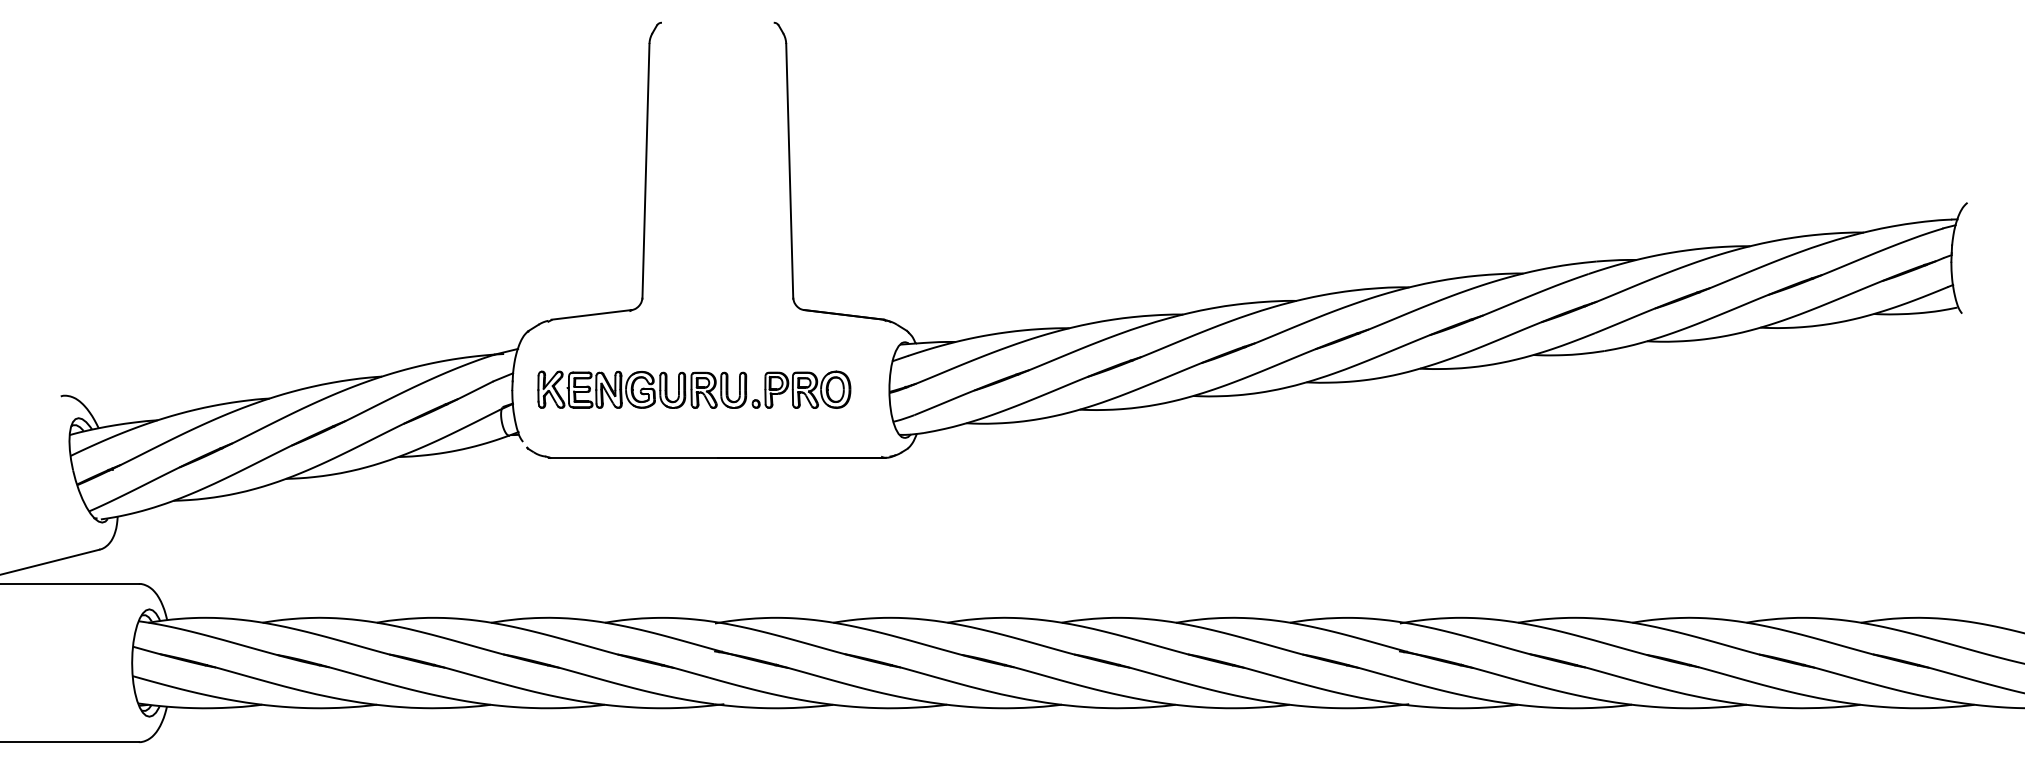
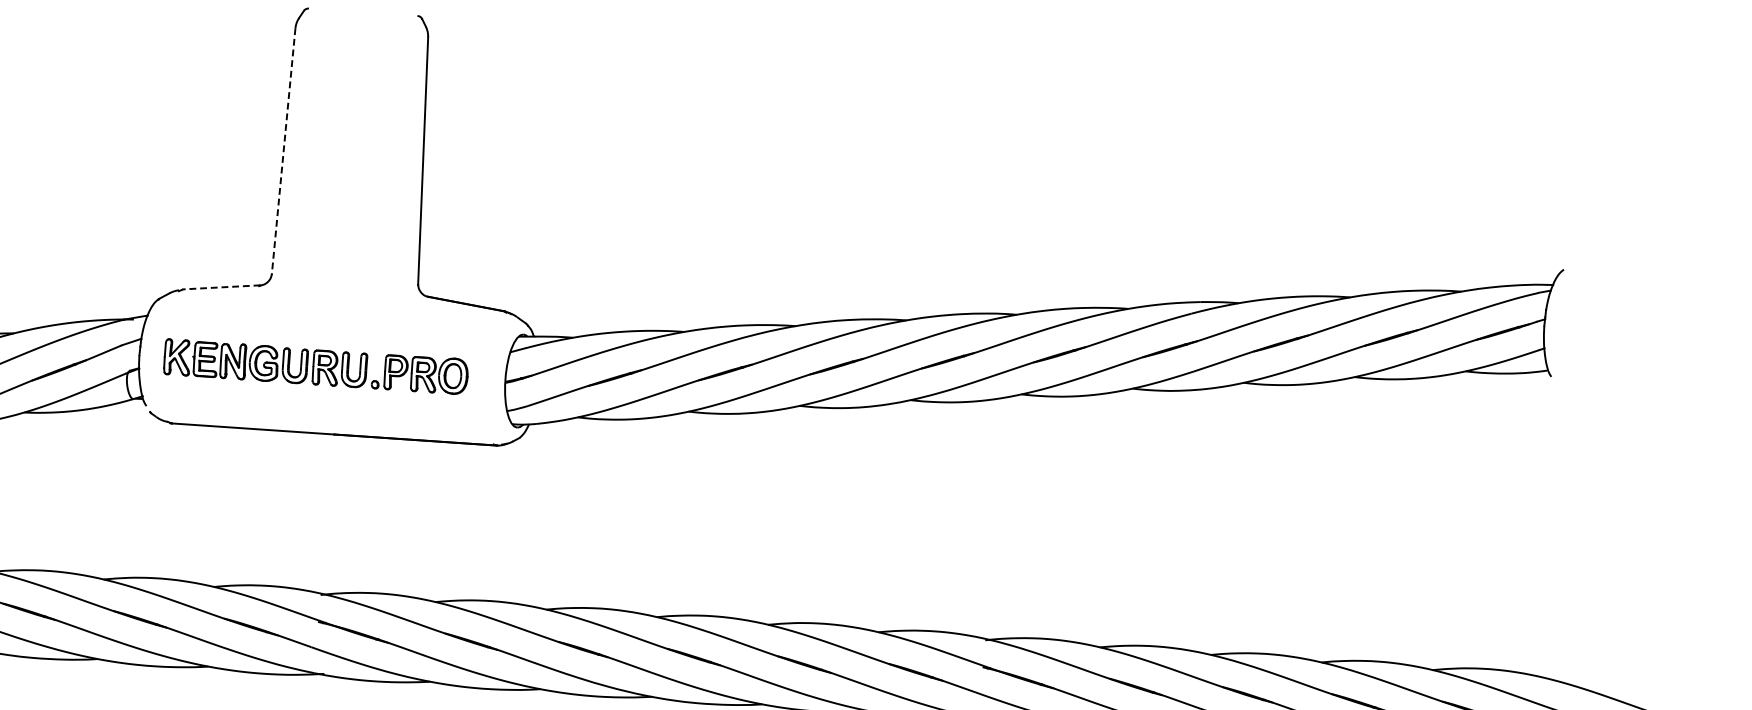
line: (645, 171) -> (283, 151), solid -> dashed
line: (591, 314) -> (221, 287), solid -> dashed

